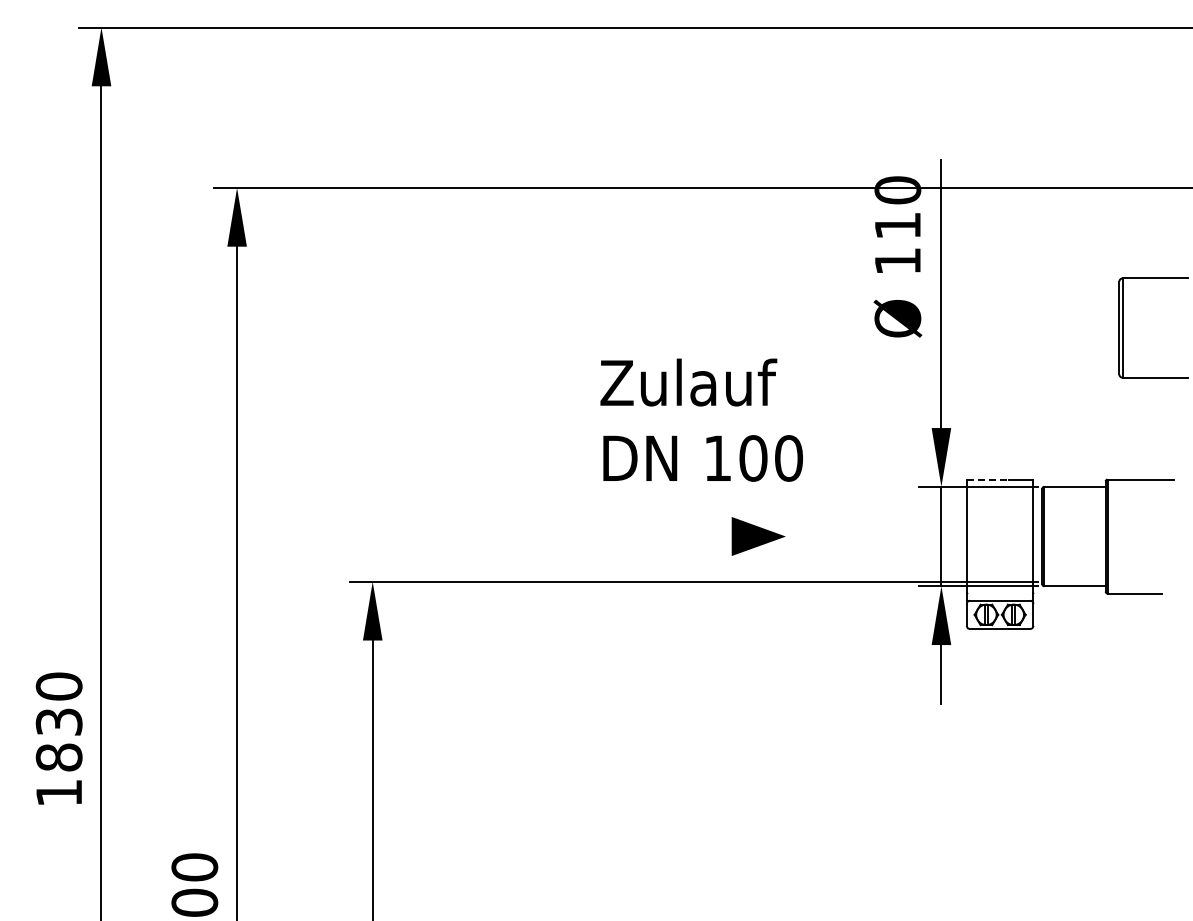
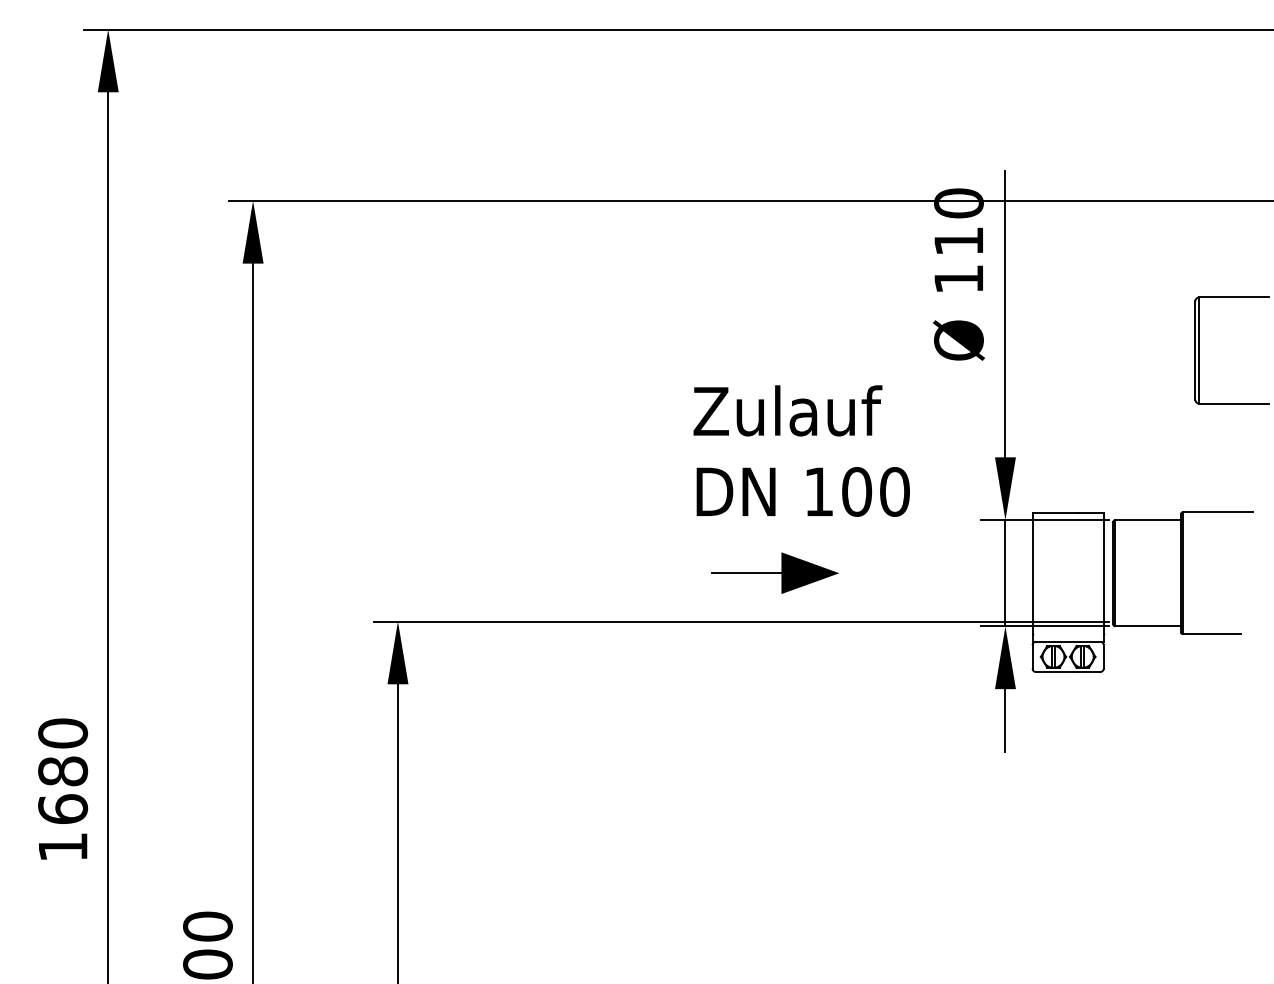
text: (701, 419) -> (801, 450), moved
line: (988, 480) -> (1055, 513), dashed -> solid
line: (698, 536) -> (745, 573), added
text: (58, 739) -> (62, 790), 1830 -> 1680

